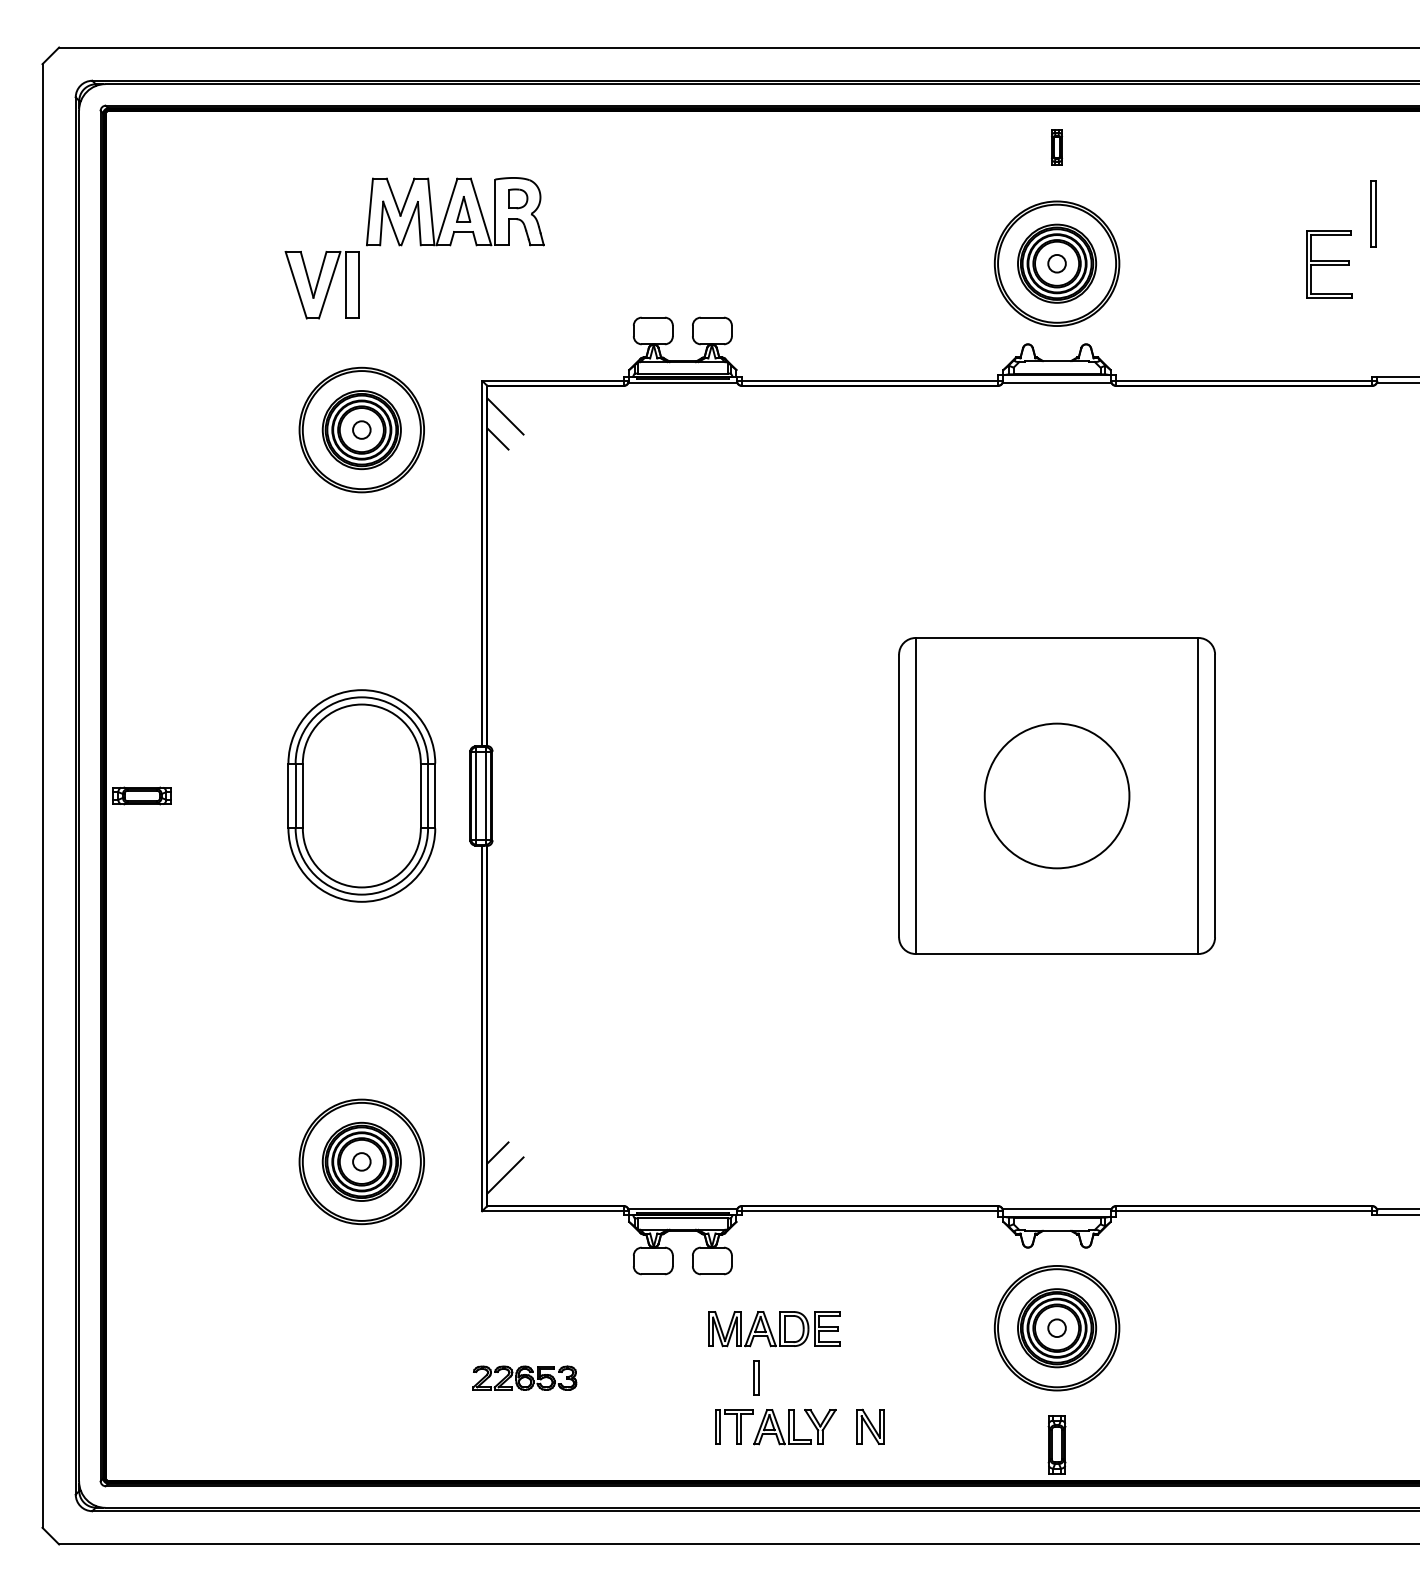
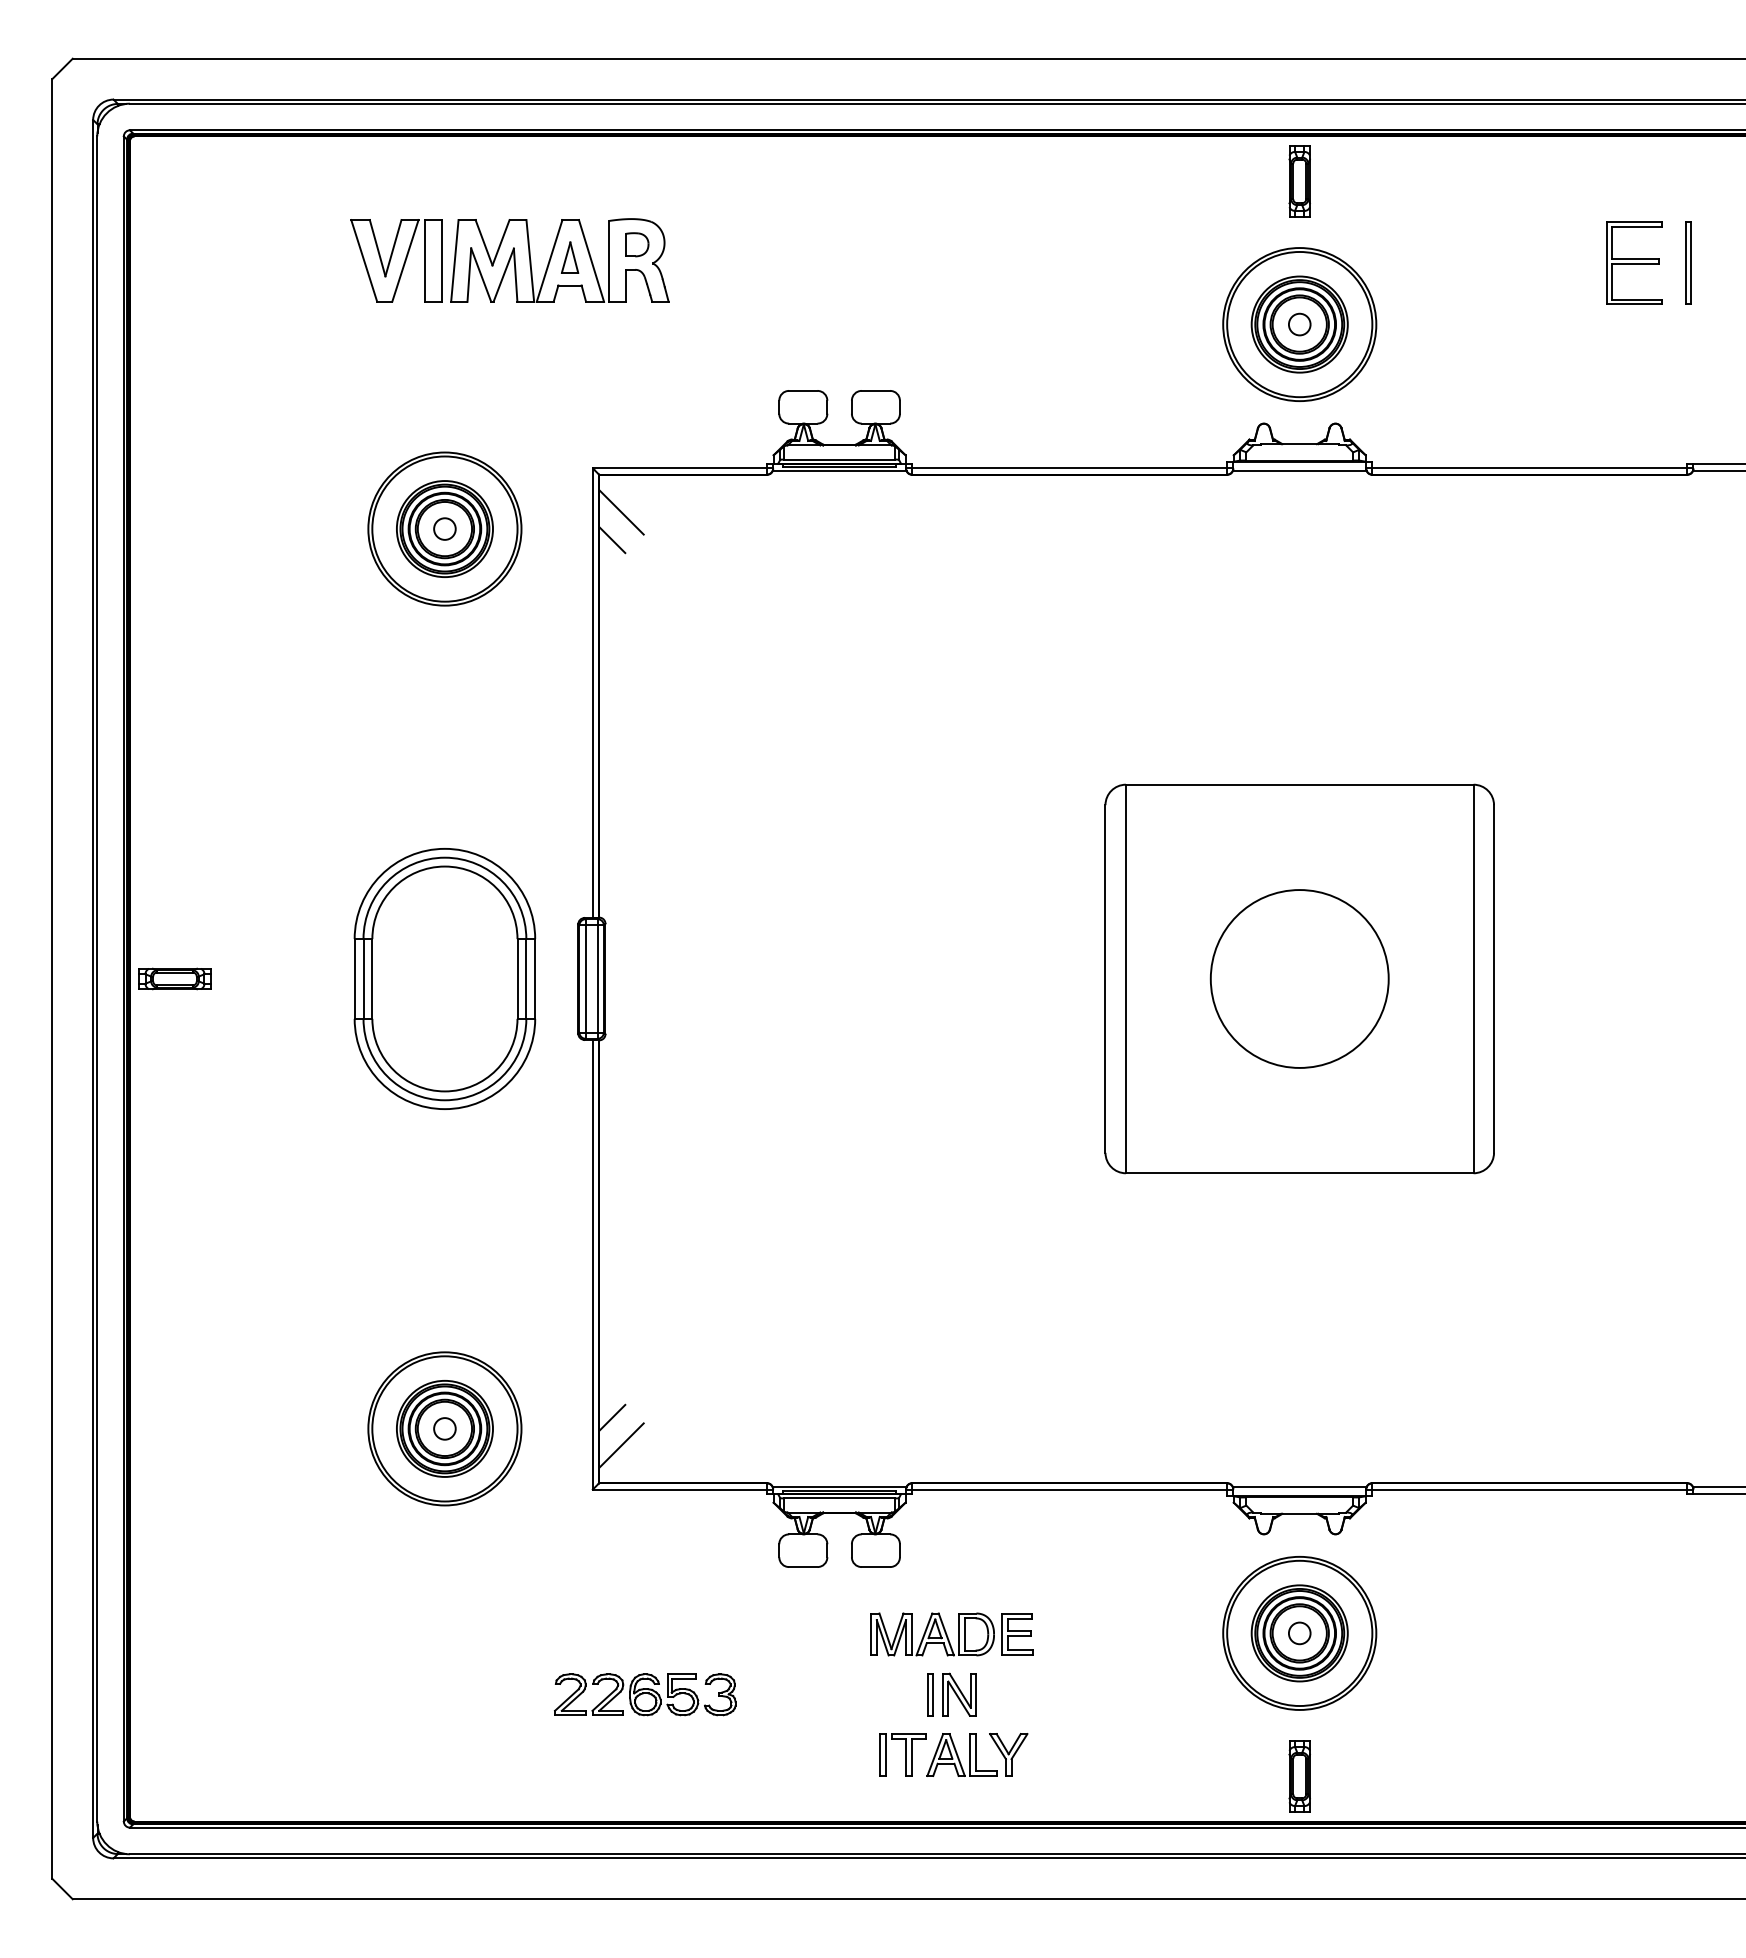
part: (1056, 147) -> (1299, 181), size x1.67
part: (1329, 263) -> (1634, 262), moved
part: (322, 284) -> (396, 260), moved
part: (524, 1377) -> (645, 1694), size x1.43
part: (870, 1426) -> (959, 1694), moved

